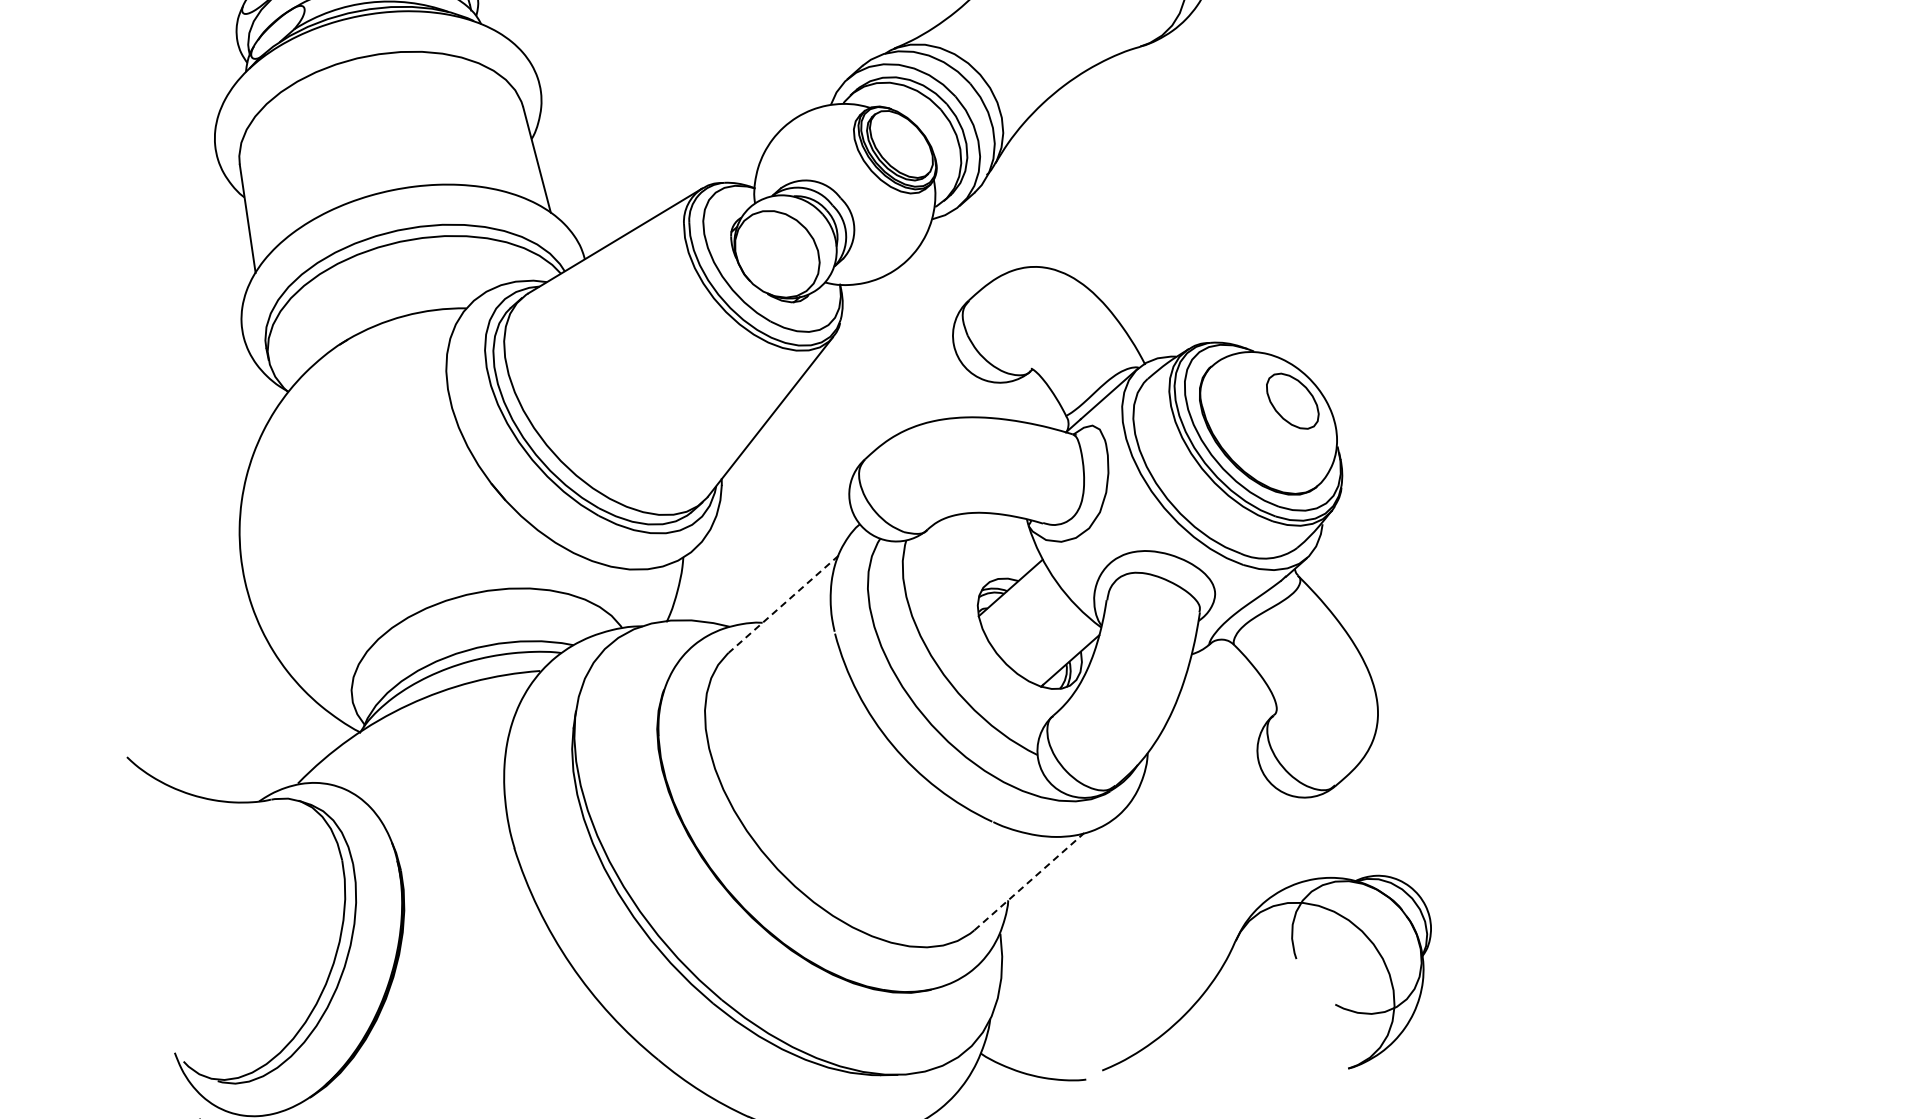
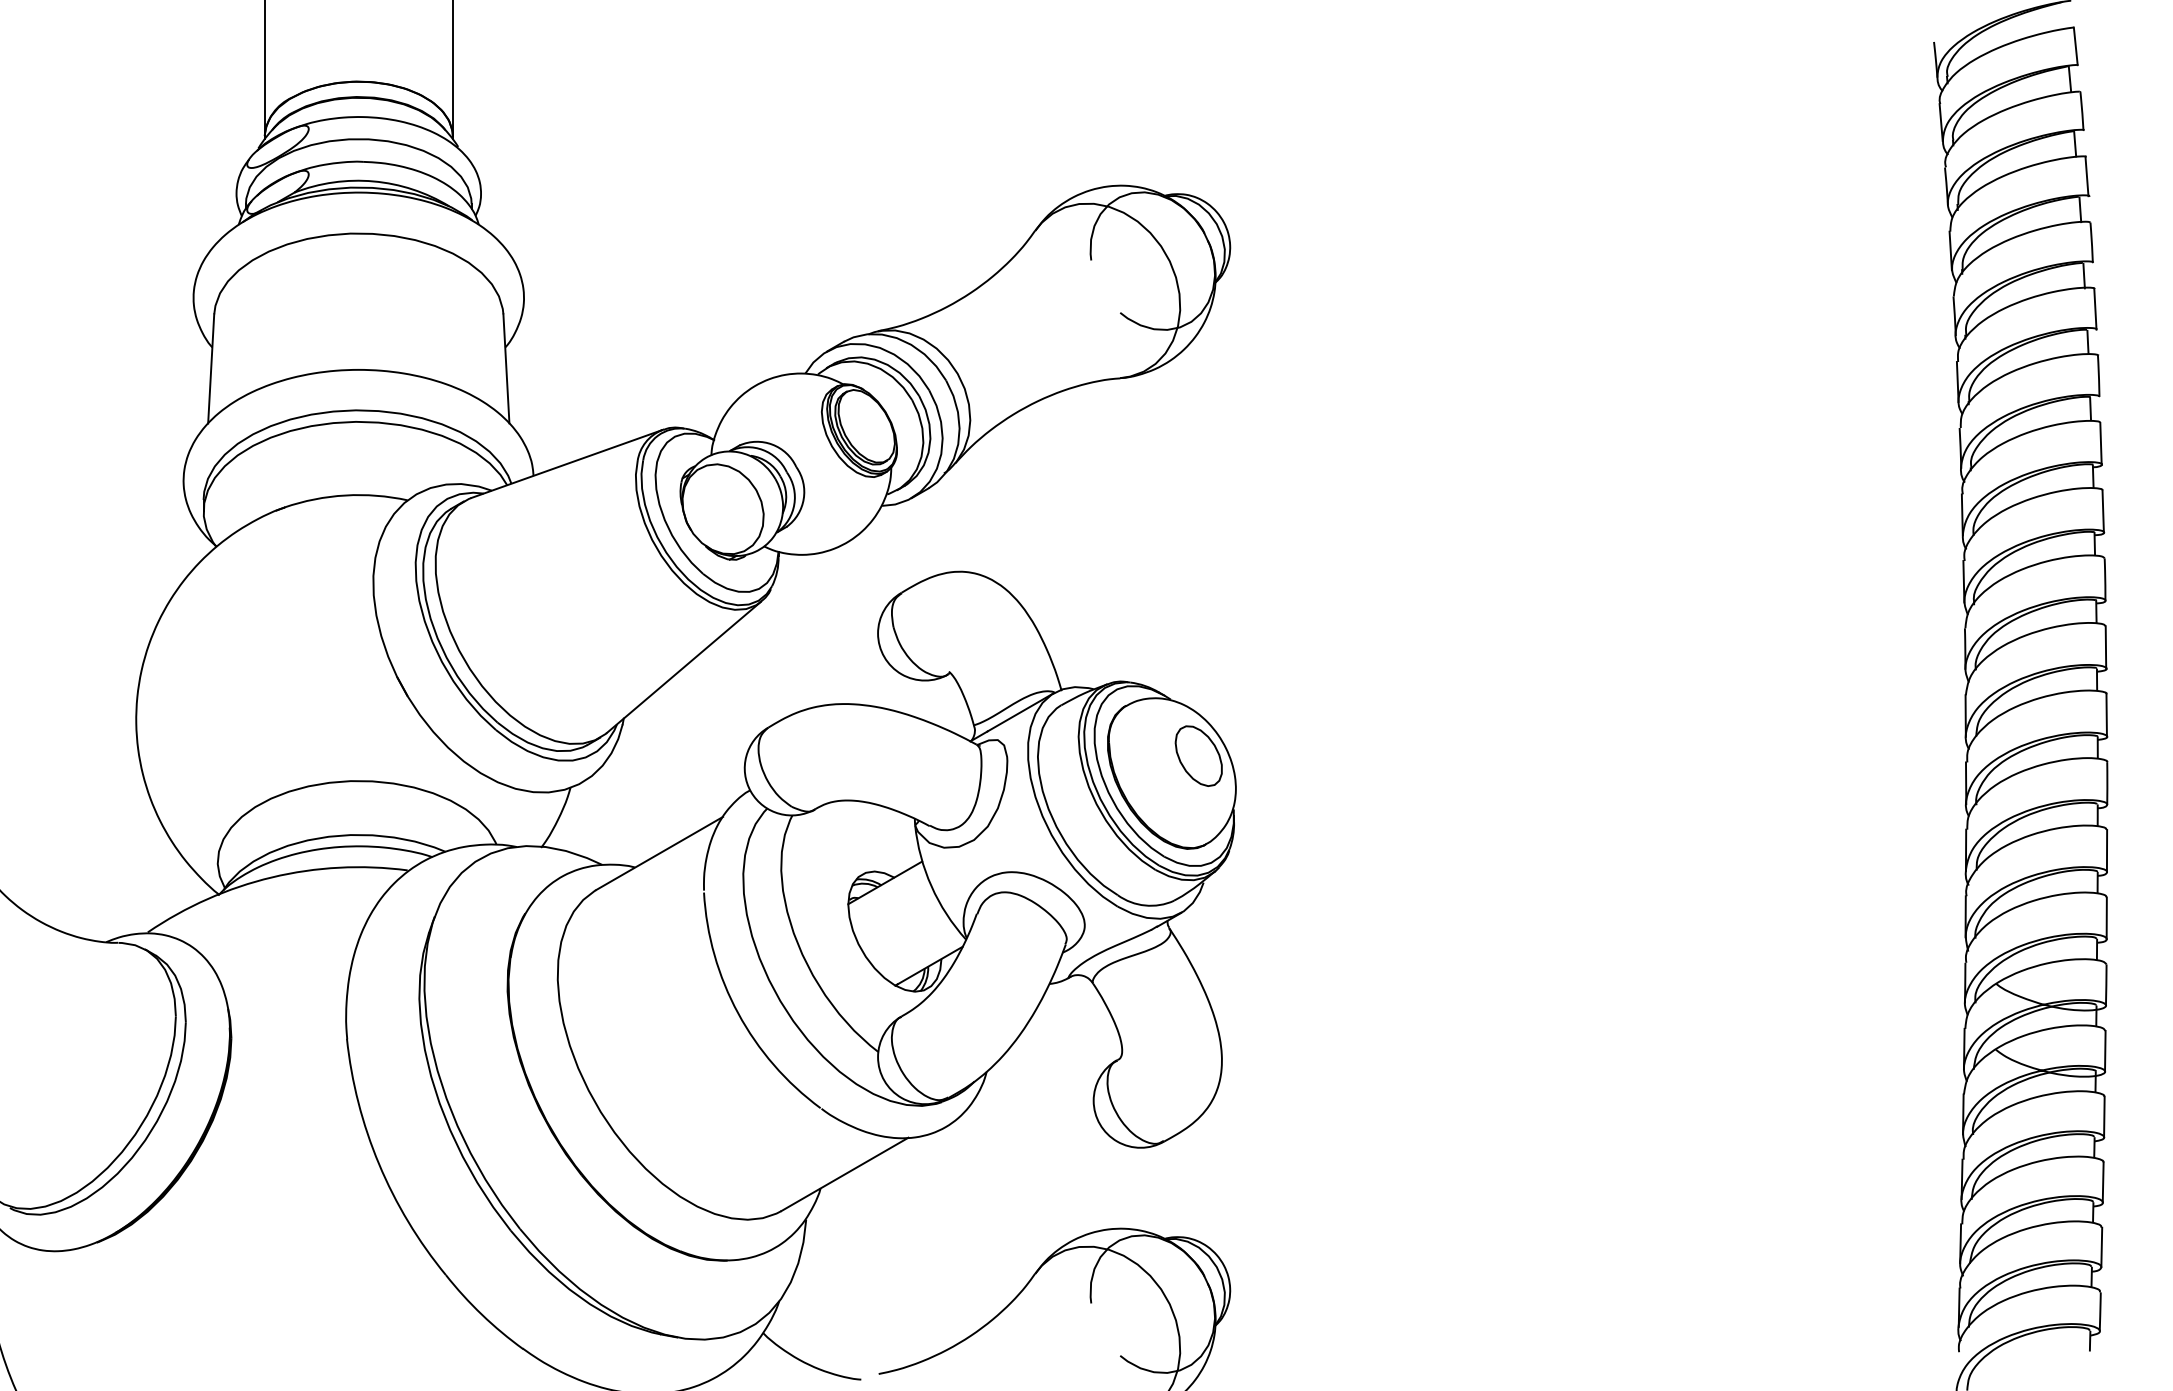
line: (783, 604) -> (659, 853), dashed -> solid
line: (1029, 881) -> (845, 1174), dashed -> solid

